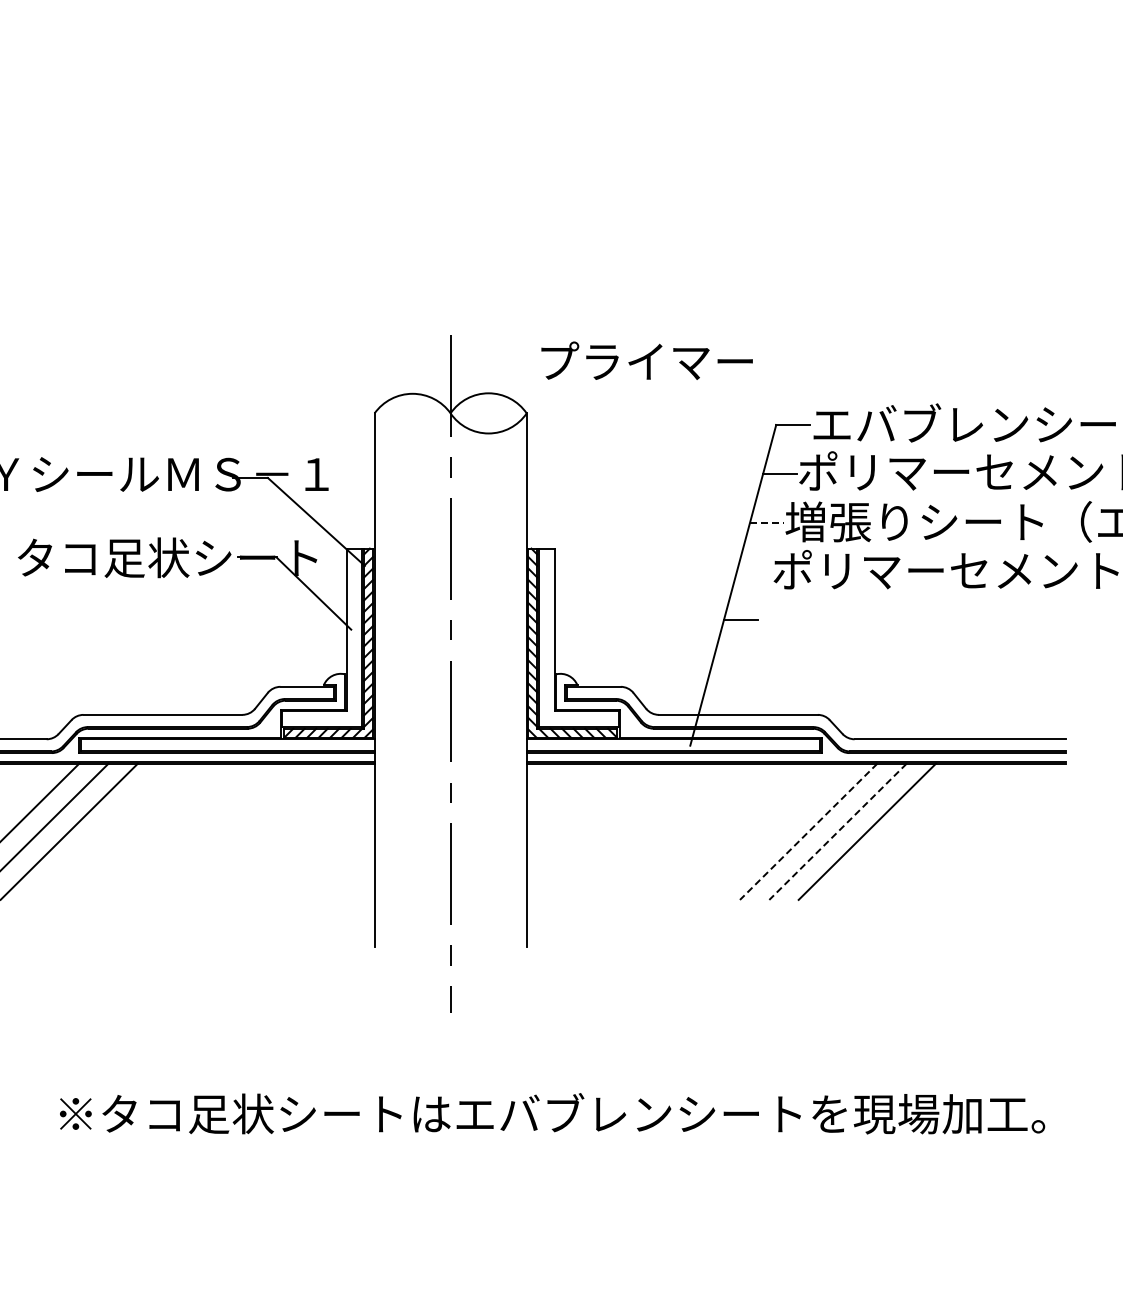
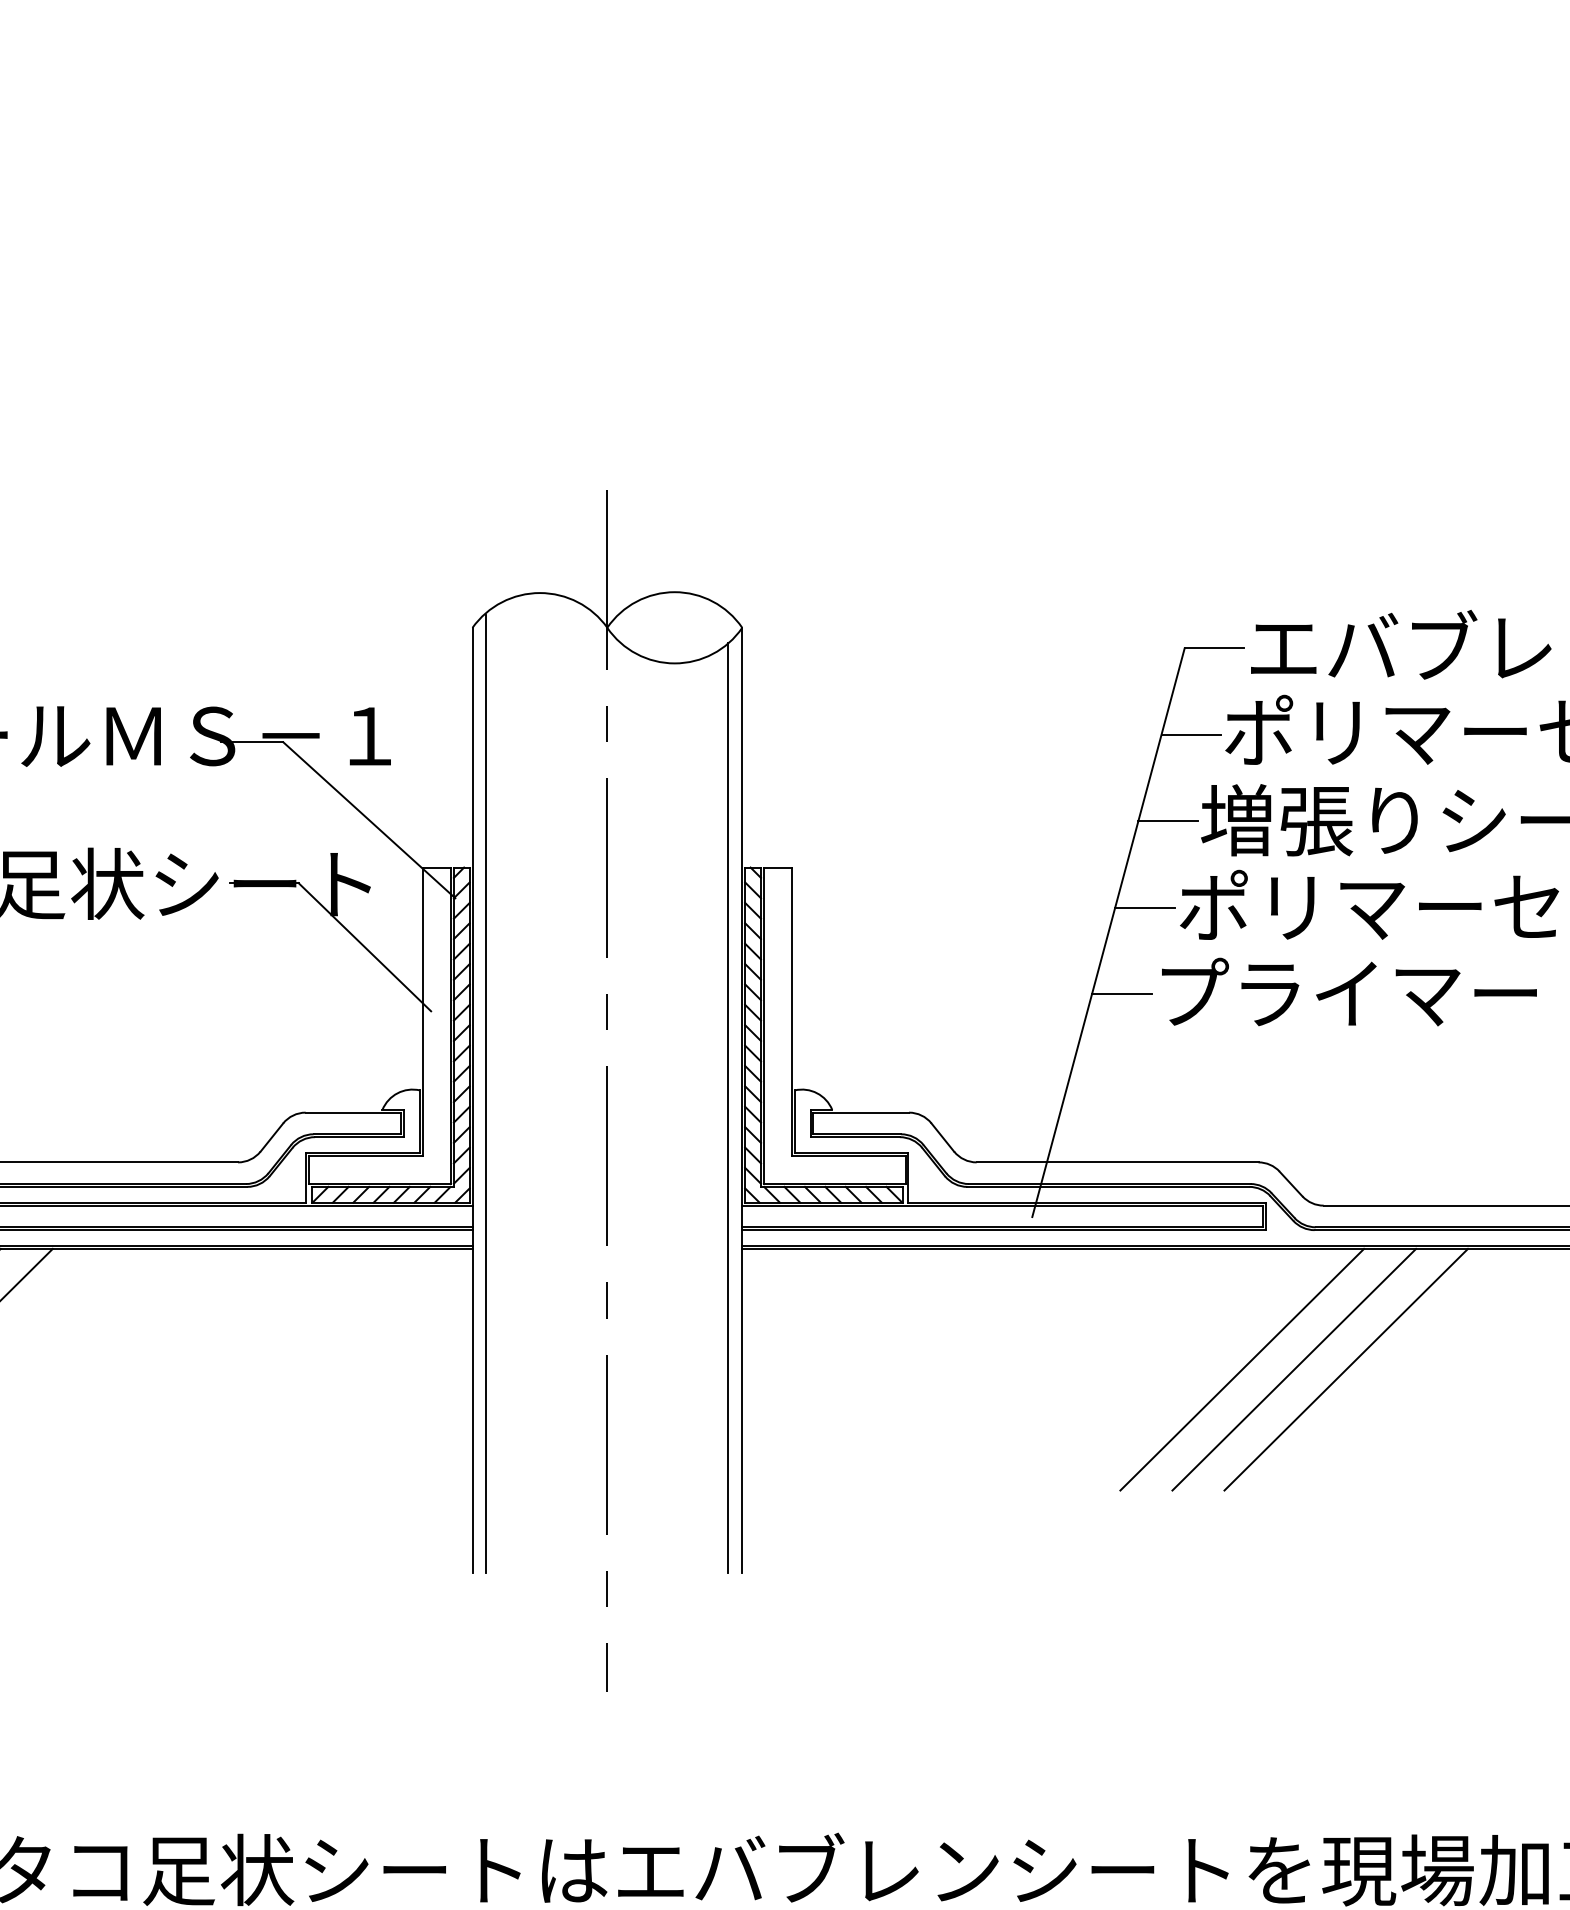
text: (646, 360) -> (1348, 991), moved
line: (766, 522) -> (1167, 821), dashed -> solid
line: (753, 571) -> (1144, 908), added
line: (382, 676) -> (486, 1094), added
line: (518, 684) -> (727, 1108), added
line: (808, 831) -> (1241, 1369), dashed -> solid
line: (838, 831) -> (1295, 1369), dashed -> solid

